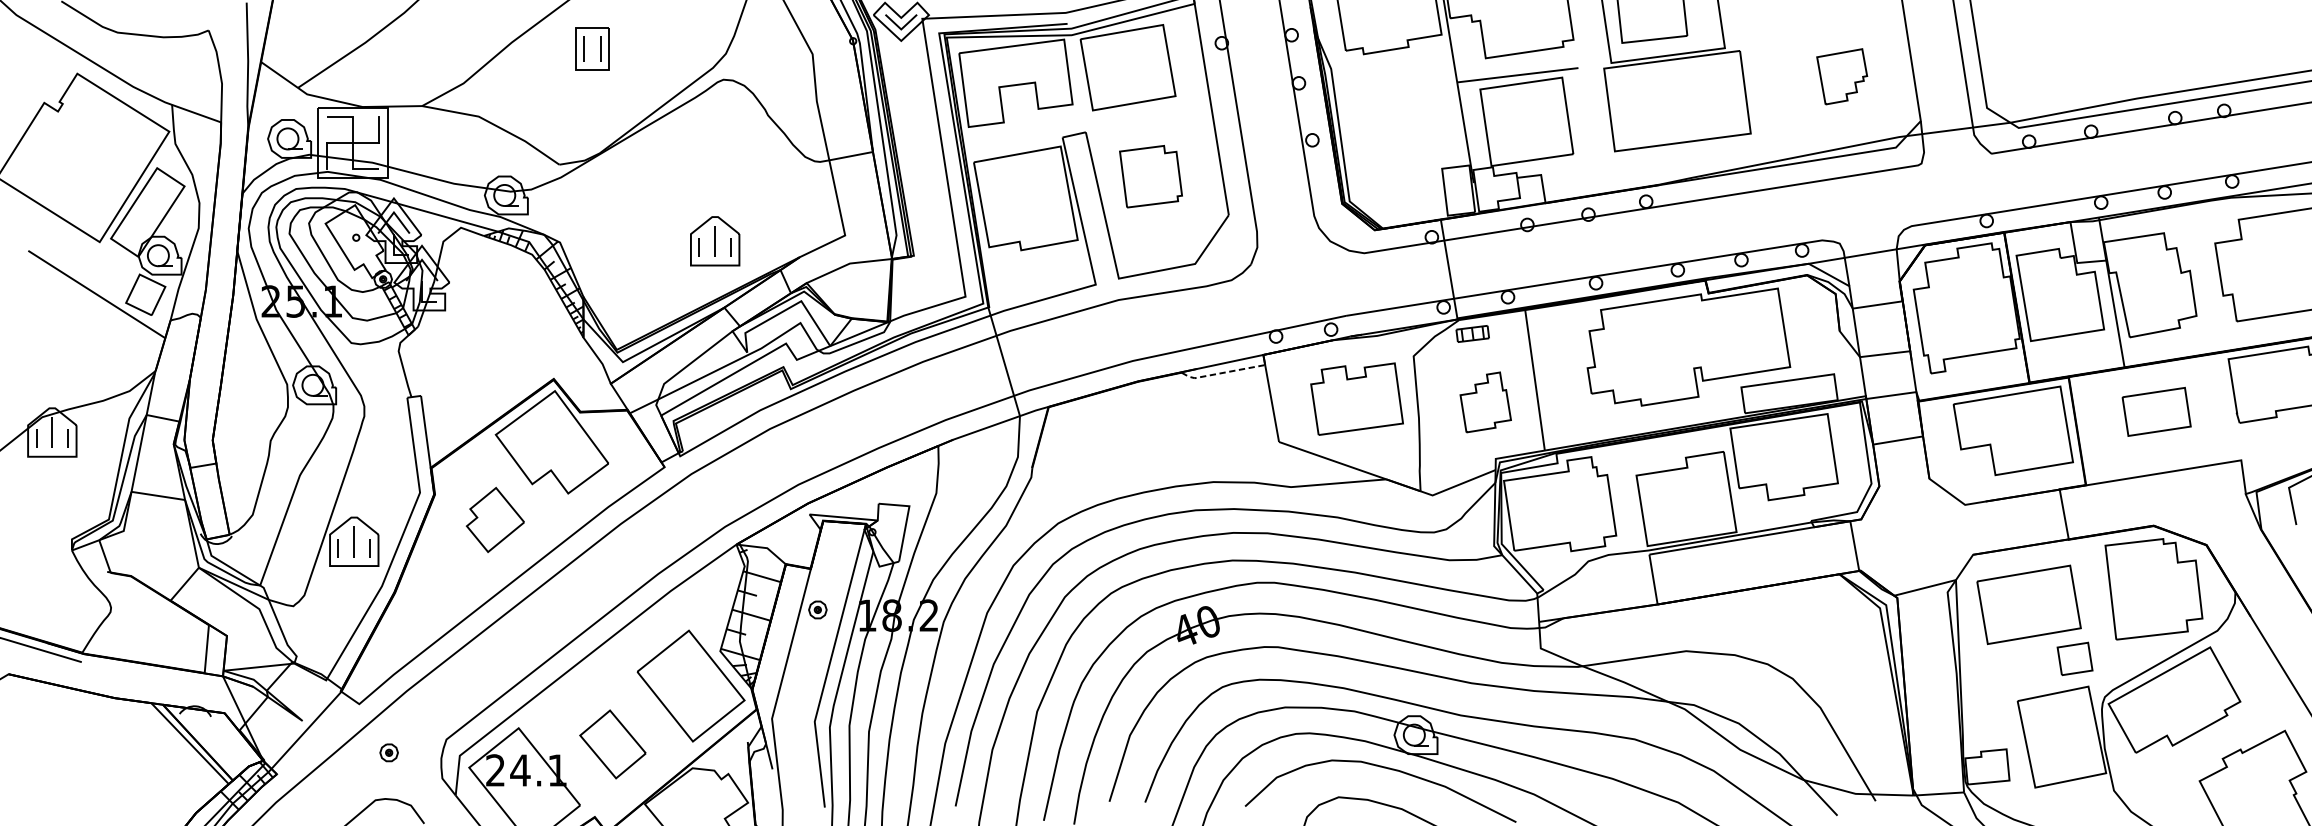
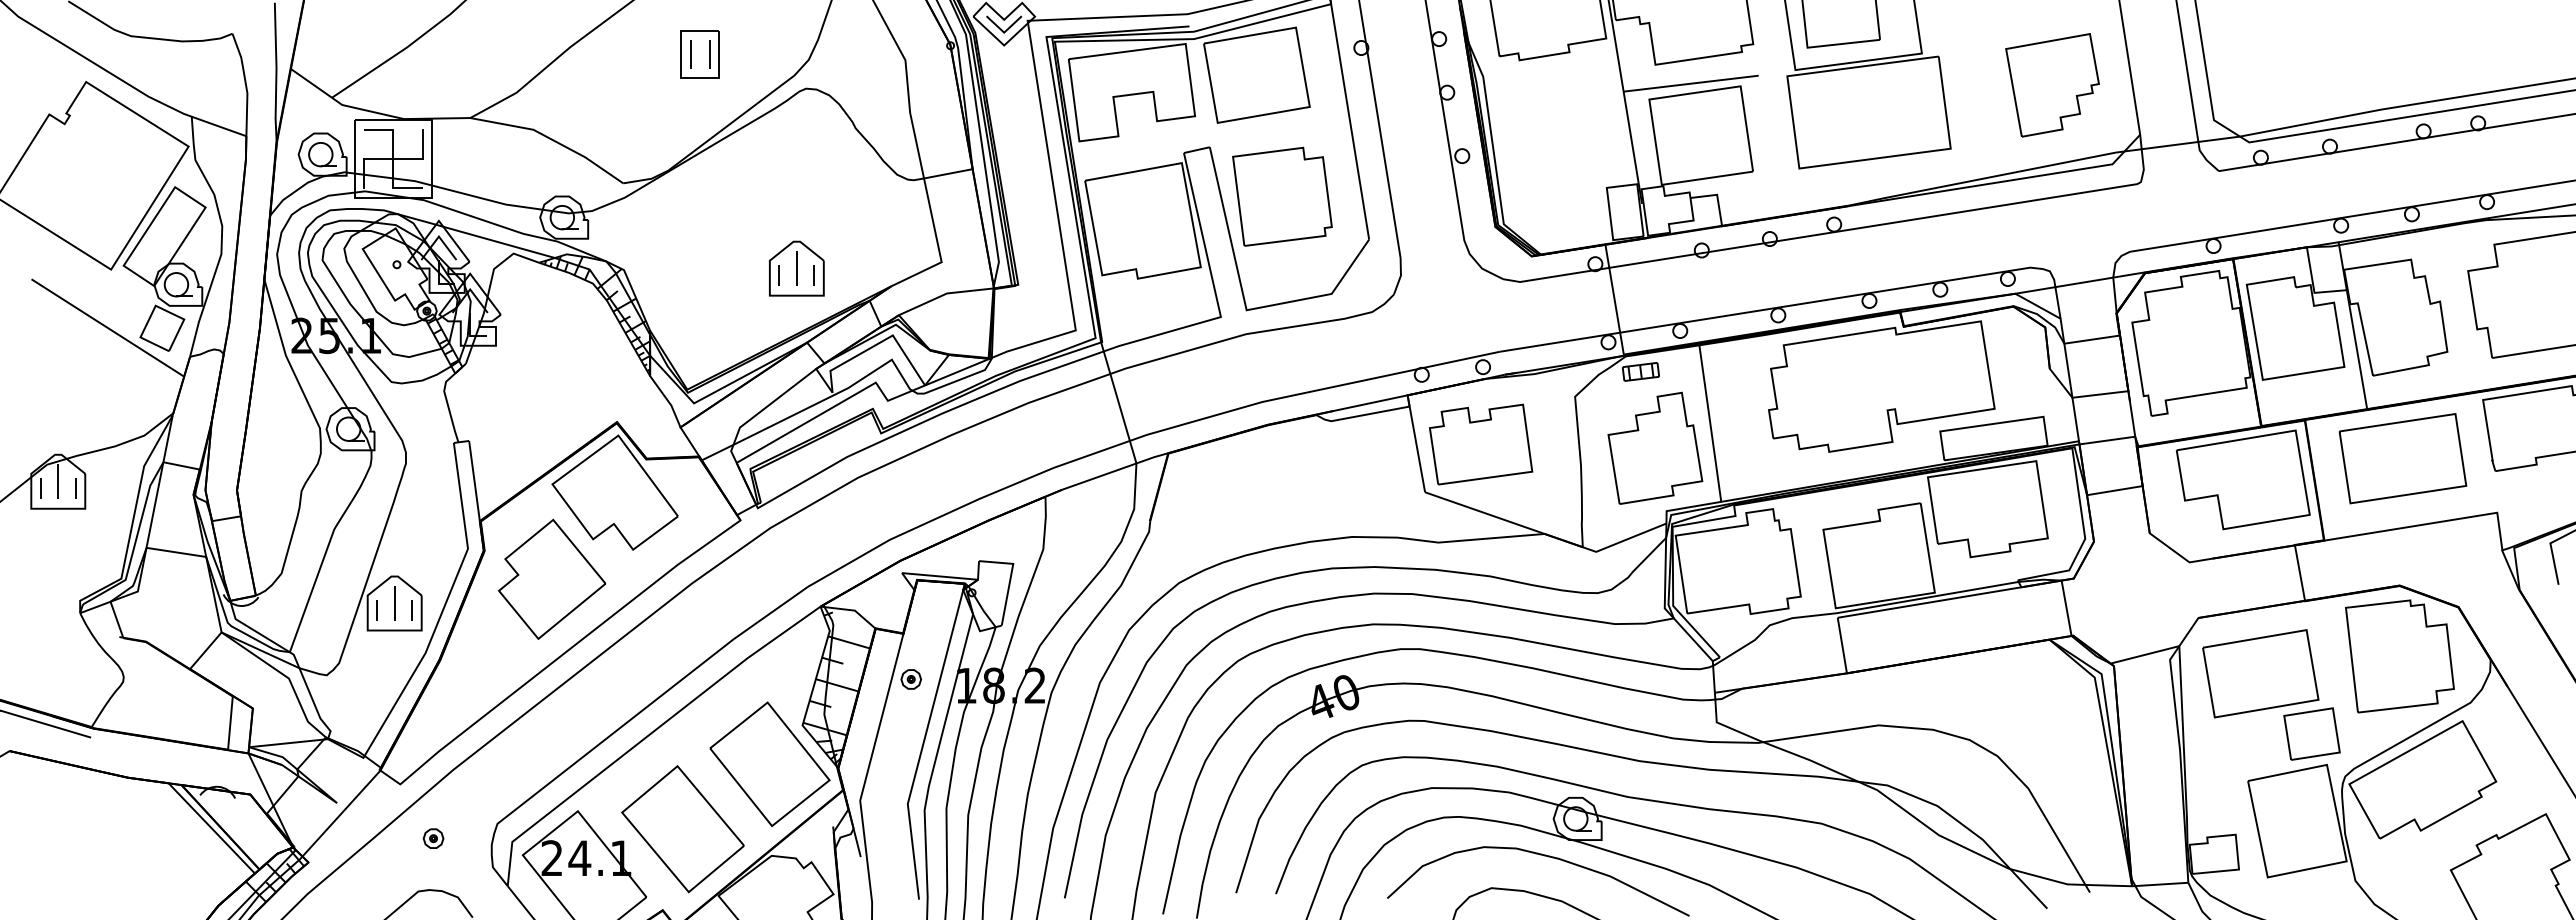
part: (591, 49) -> (699, 54), moved
part: (1842, 76) -> (2052, 85), size x1.67
part: (1151, 176) -> (1282, 196), size x1.43
line: (1221, 373) -> (1361, 415), dashed -> solid
part: (1357, 399) -> (1481, 444), moved
part: (1485, 401) -> (1655, 447), size x1.67
part: (2156, 411) -> (2402, 458), size x1.67
part: (494, 519) -> (551, 578), size x1.67
part: (2074, 658) -> (2311, 733), size x1.43
part: (612, 744) -> (682, 829), size x1.67

